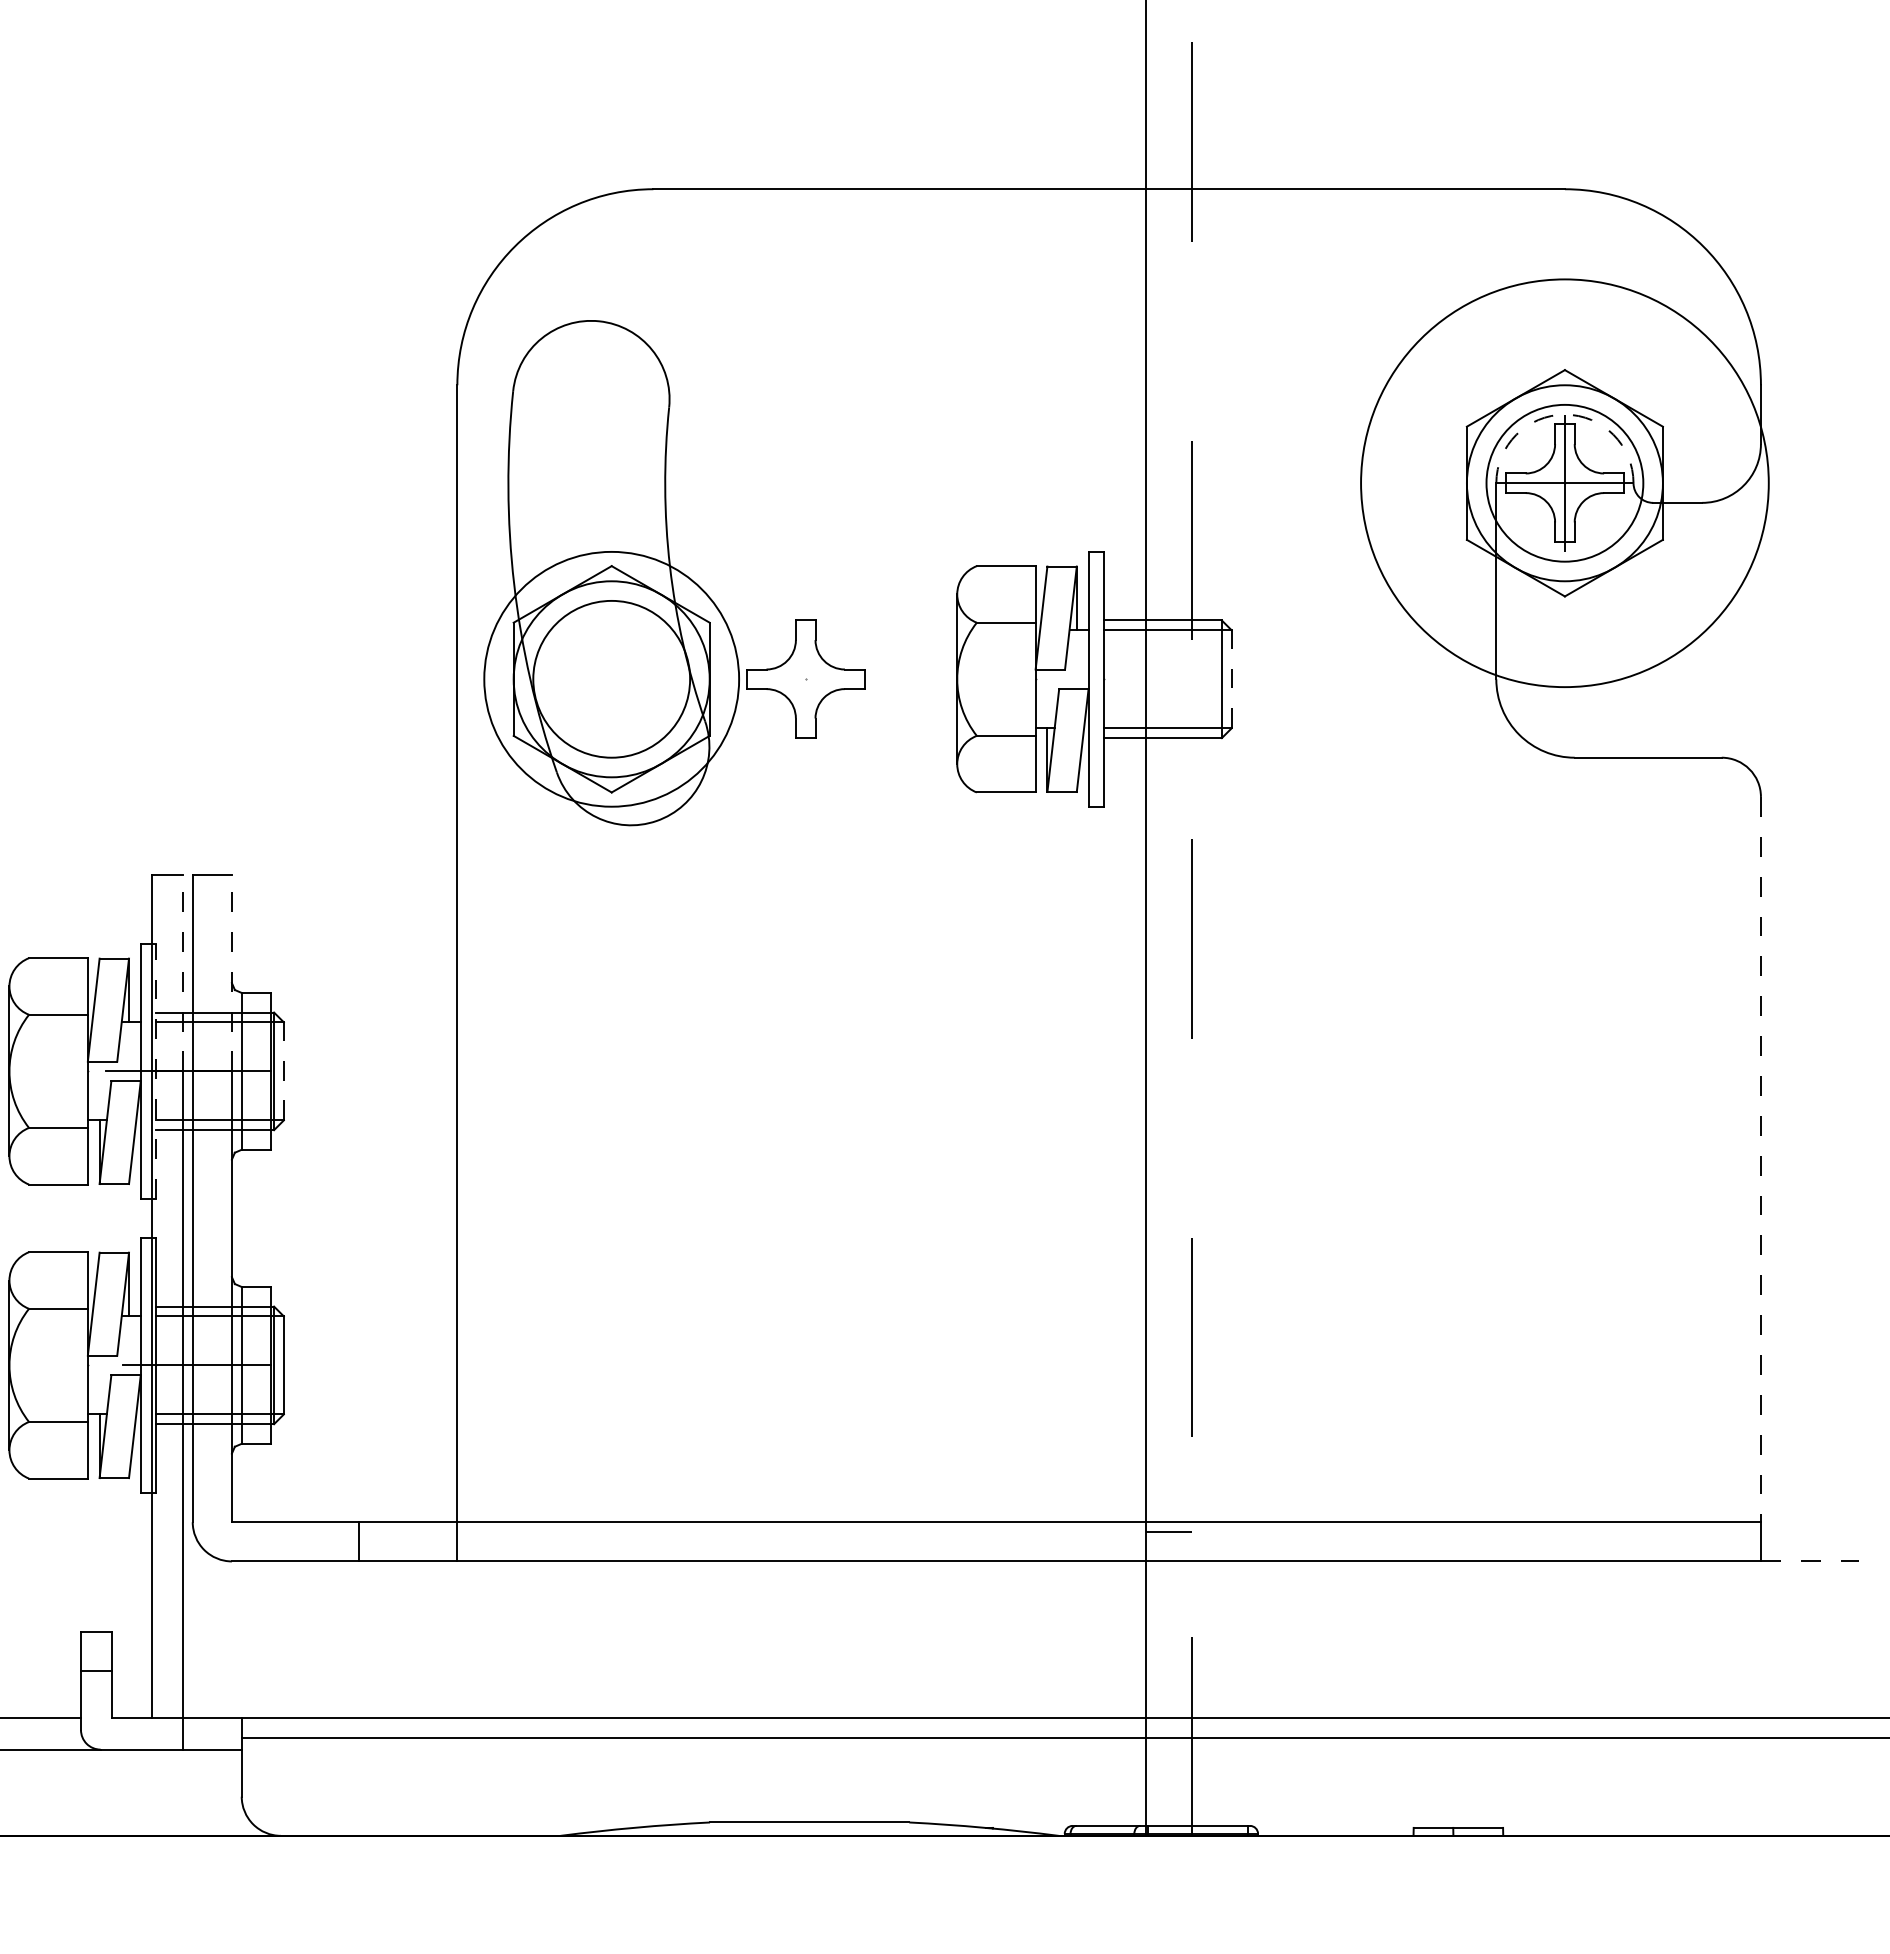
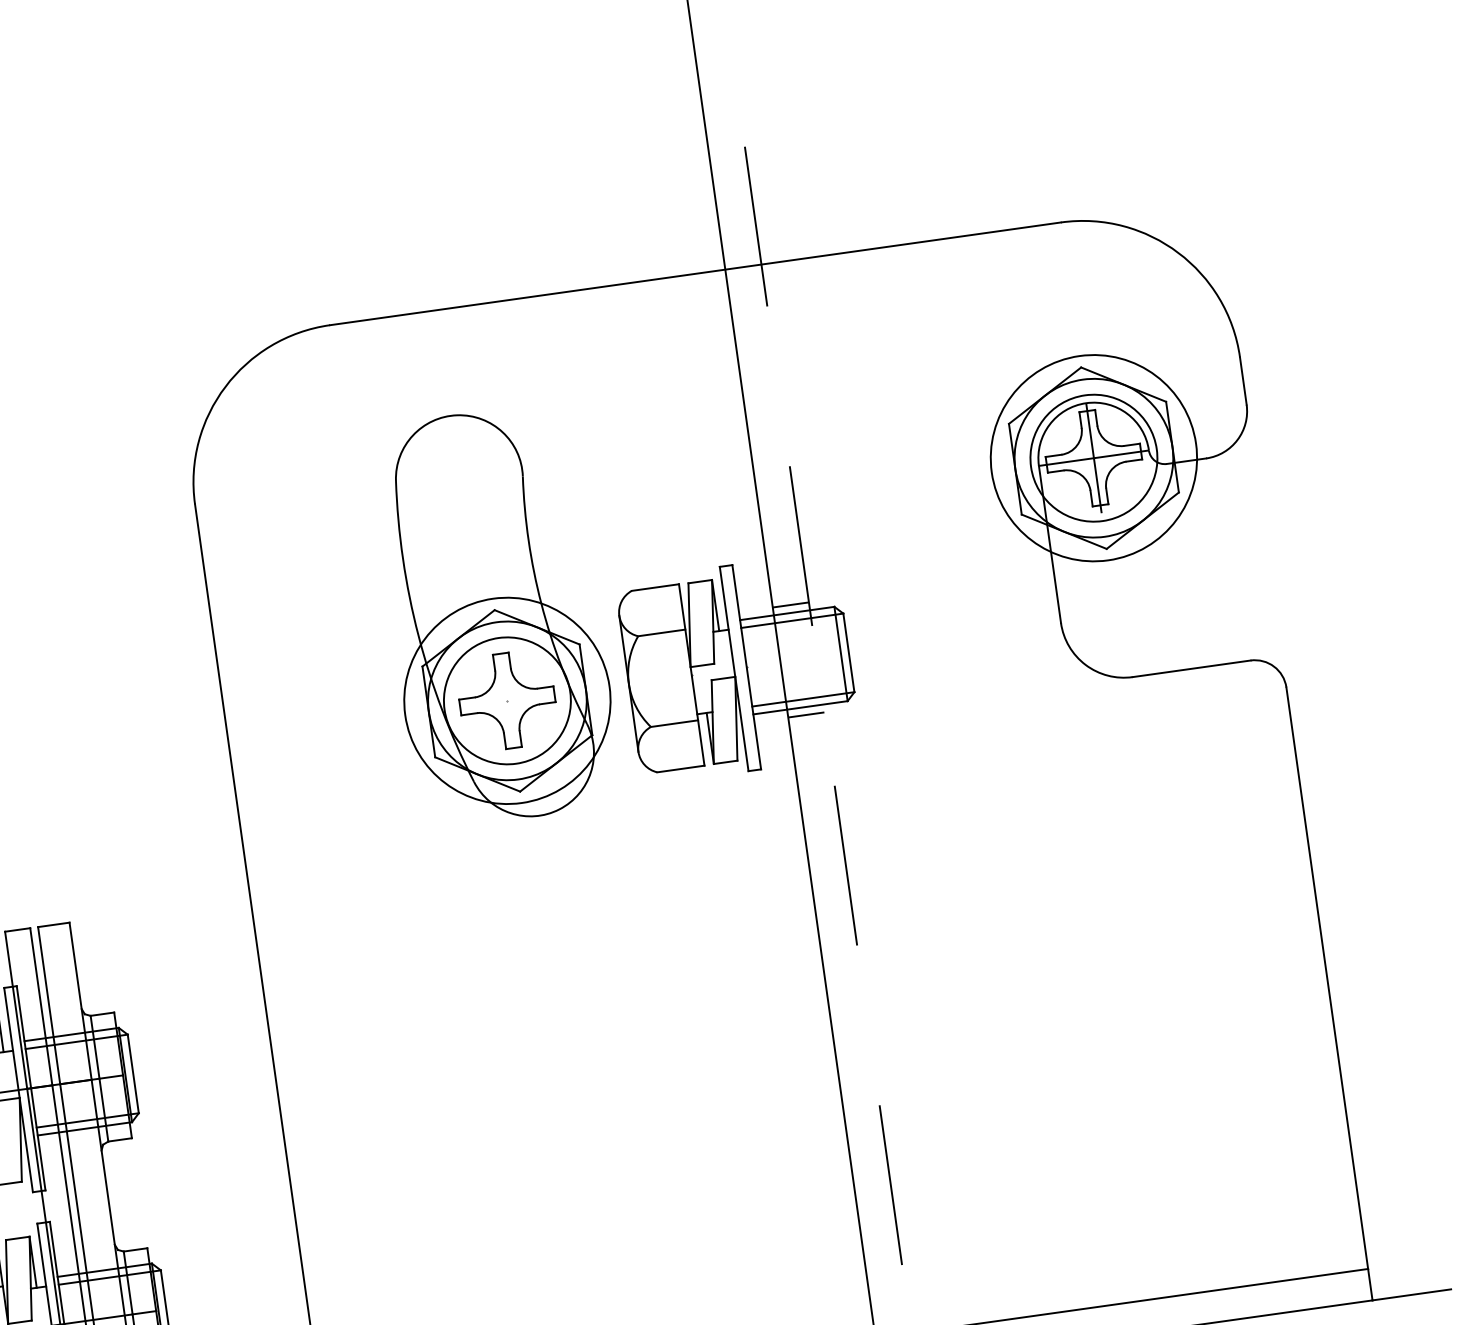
arc: (1564, 414) -> (1085, 403), dashed -> solid
circle: (1564, 482) -> (1093, 457), size x0.62
part: (611, 573) -> (495, 616), moved
line: (1168, 610) -> (790, 604), added
line: (1231, 678) -> (848, 652), dashed -> solid
line: (1168, 747) -> (805, 714), added
line: (182, 972) -> (40, 1006), dashed -> solid
line: (231, 972) -> (80, 1000), dashed -> solid
line: (156, 1070) -> (31, 1087), dashed -> solid
line: (283, 1070) -> (132, 1073), dashed -> solid
line: (1760, 1159) -> (1326, 978), dashed -> solid
line: (1810, 1561) -> (1412, 1294), dashed -> solid

